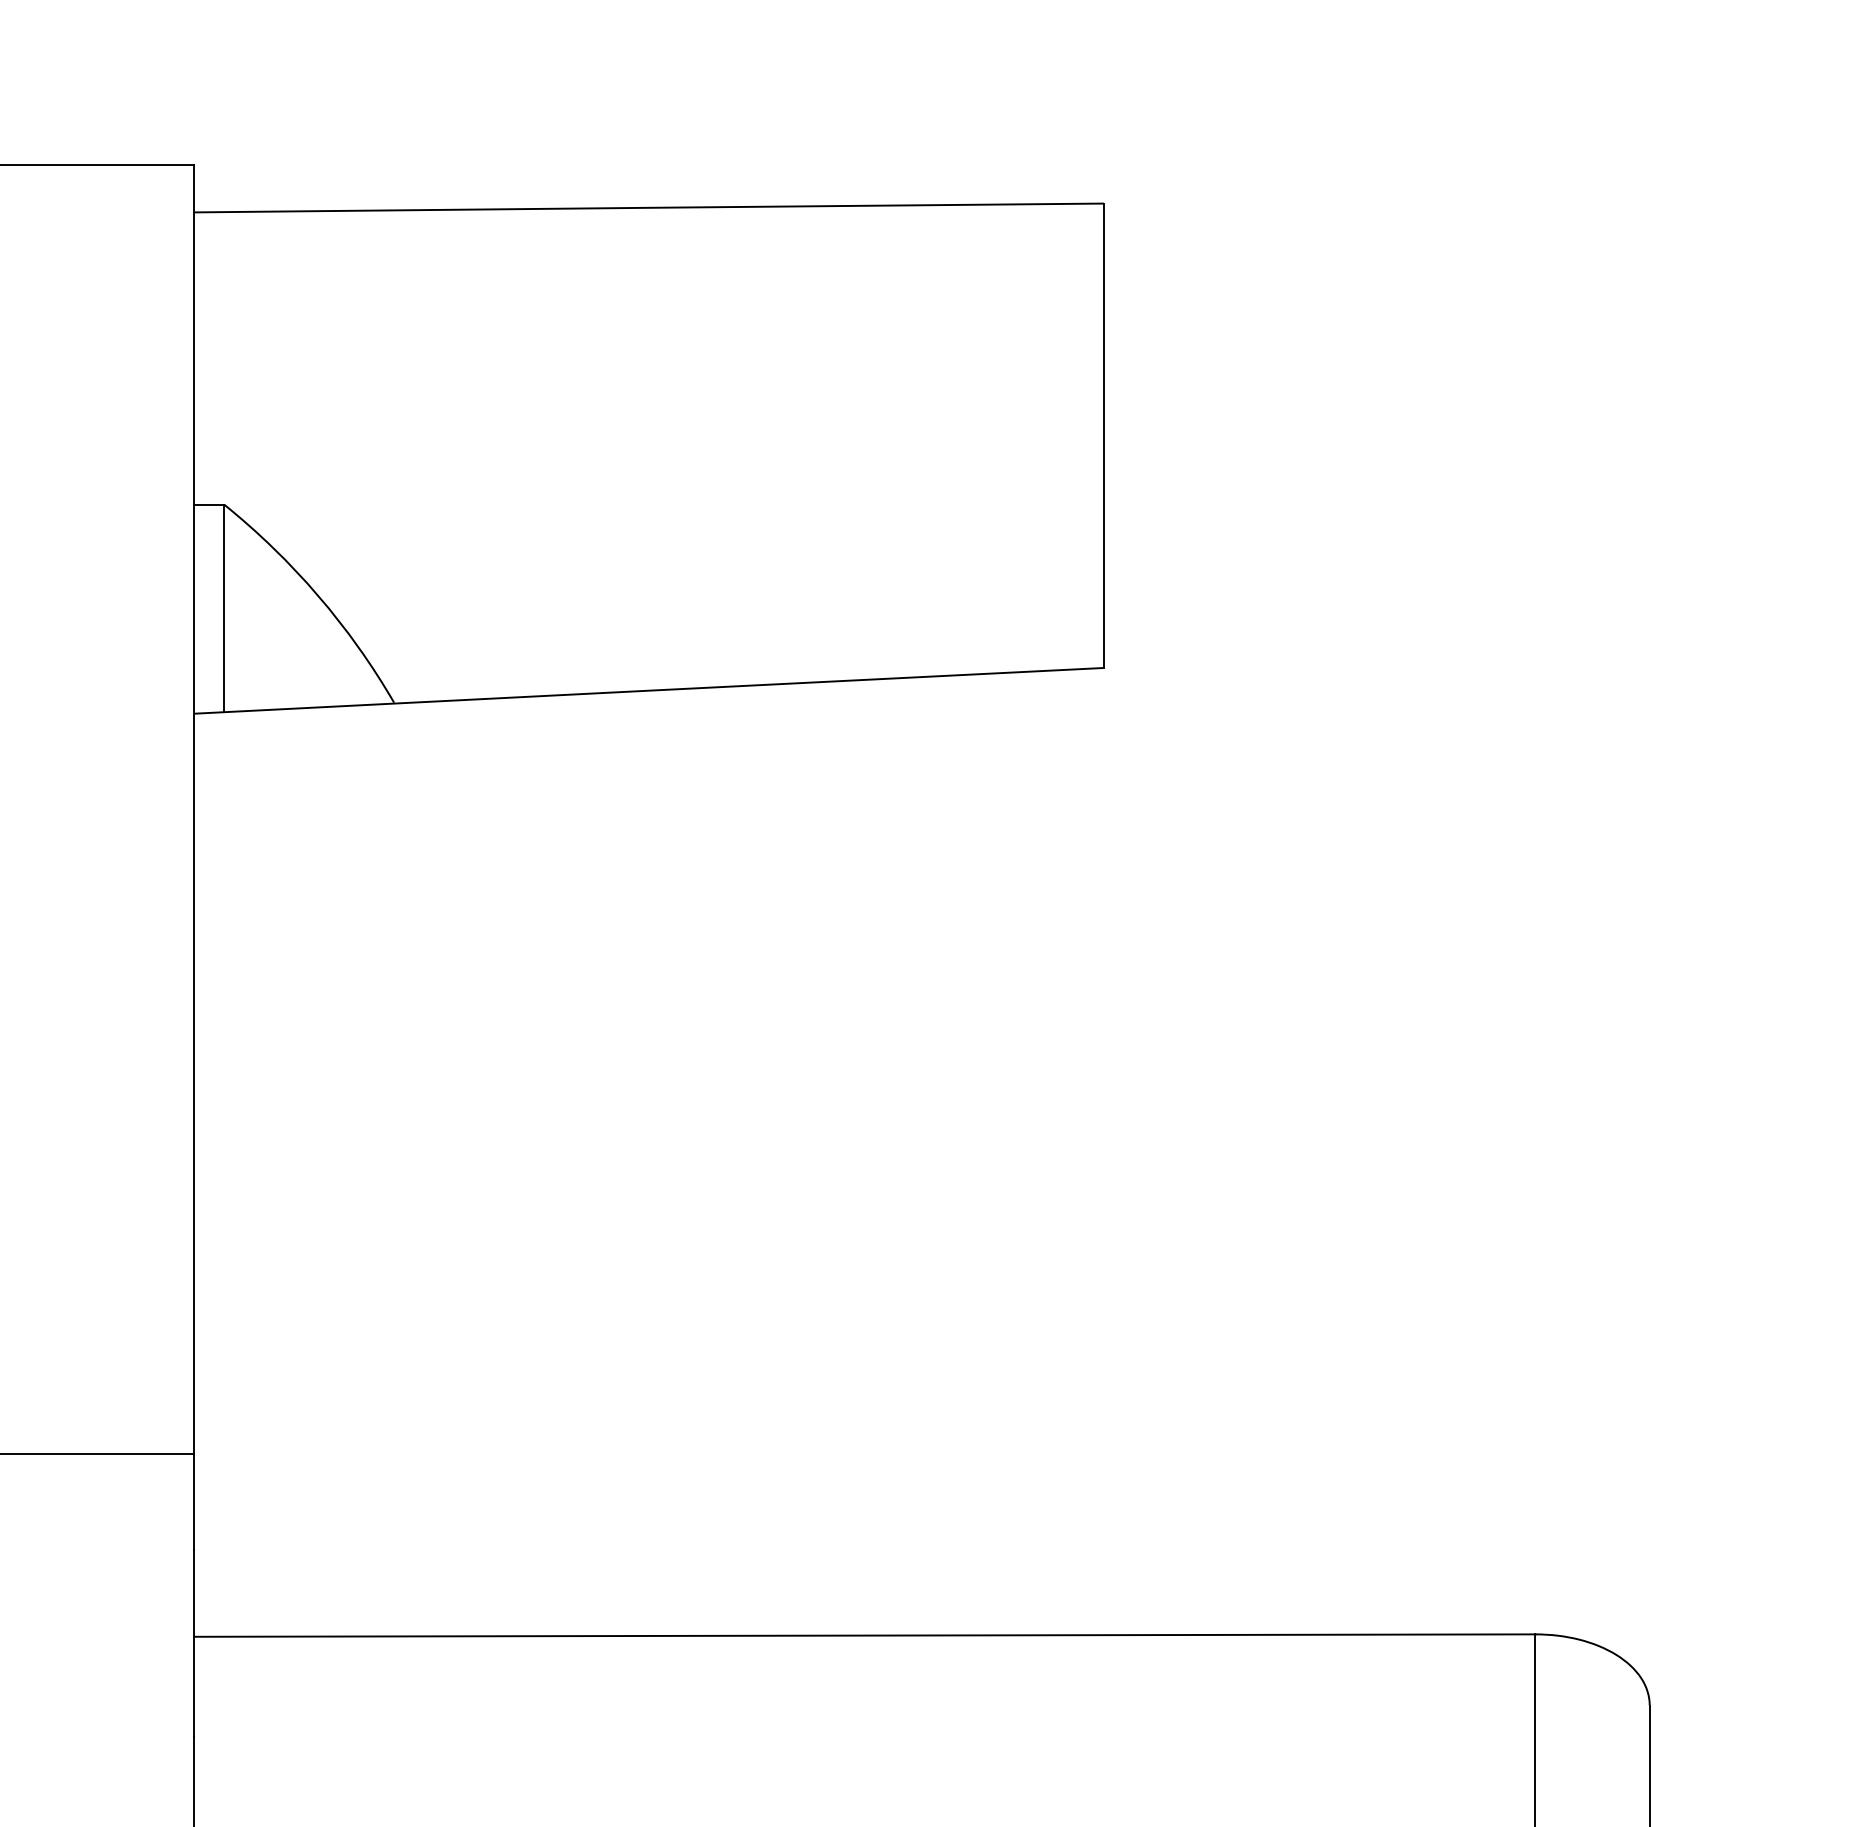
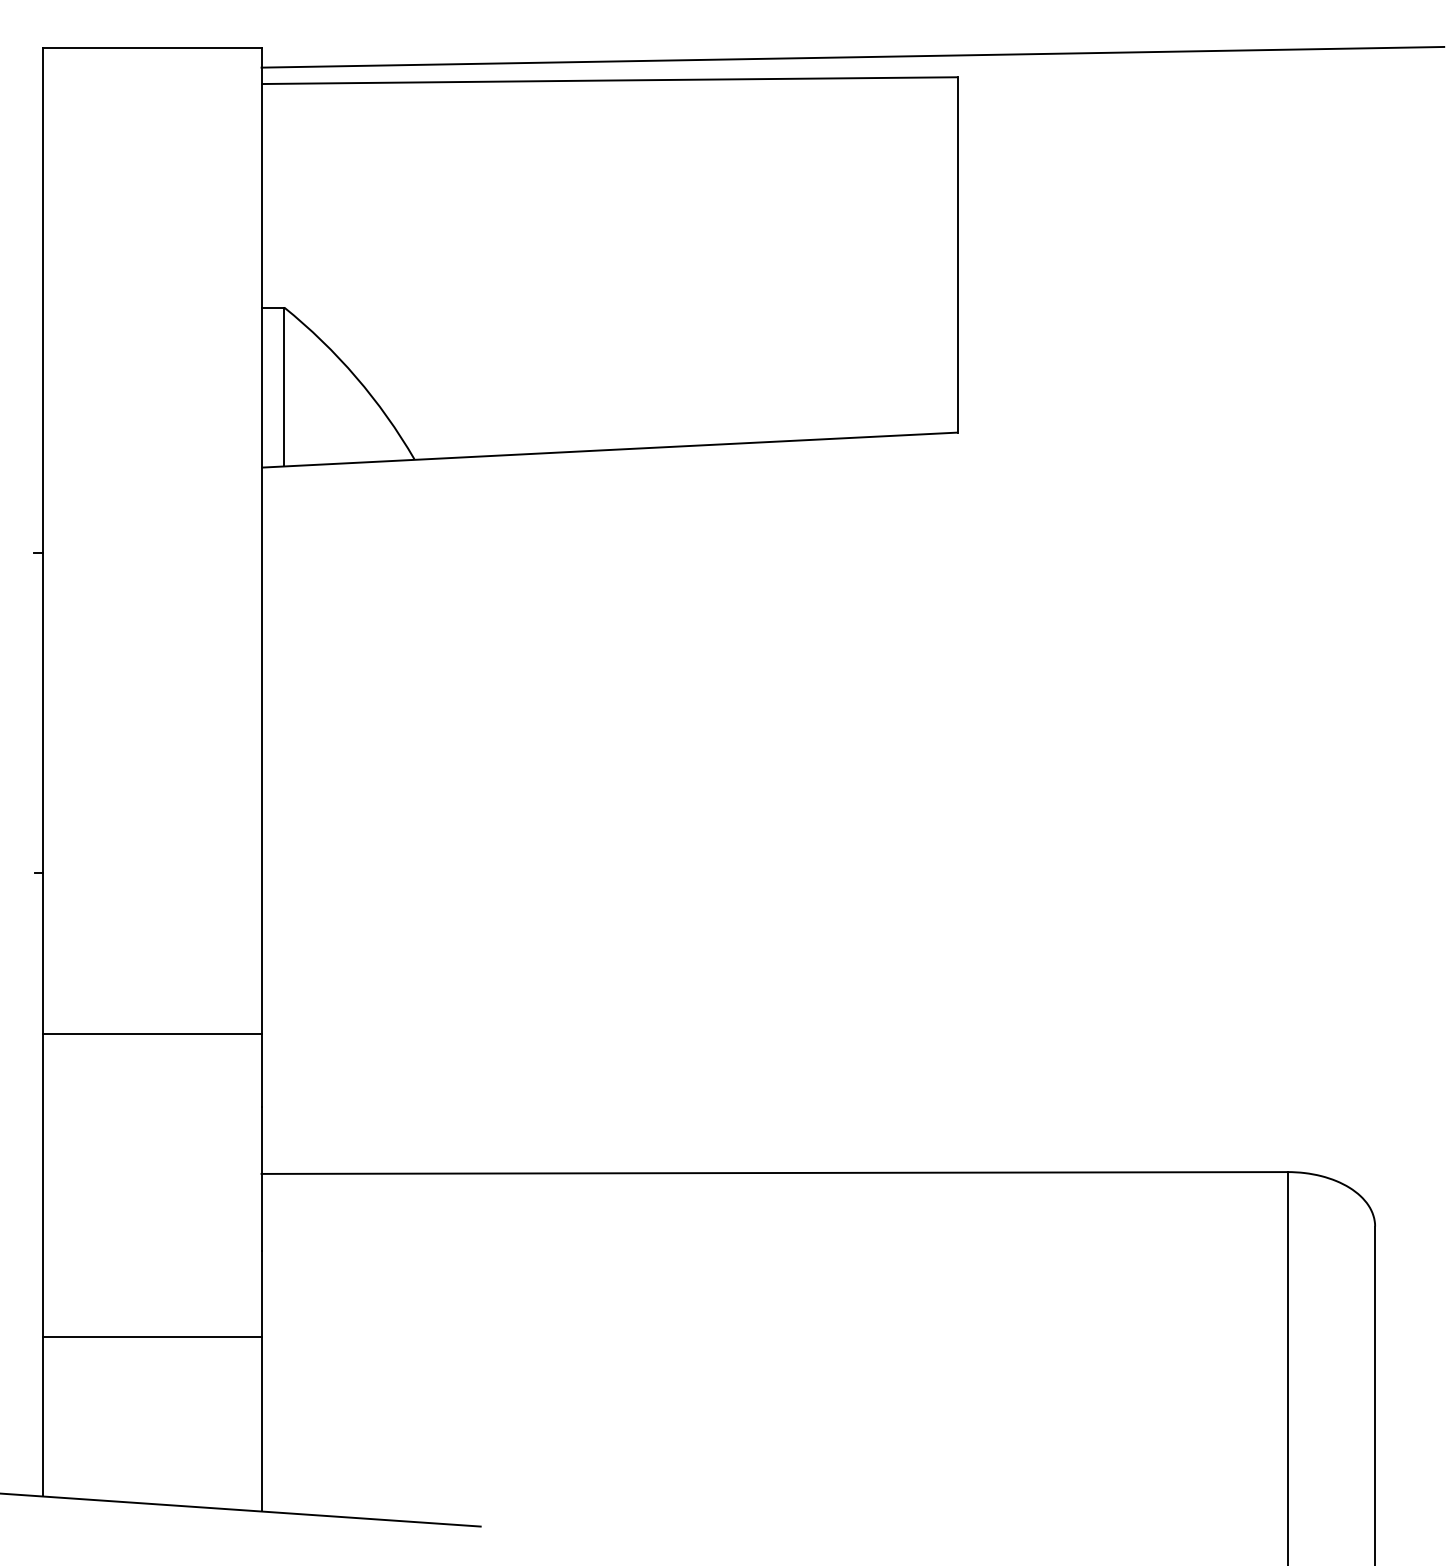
line: (966, 176) -> (852, 56), added

